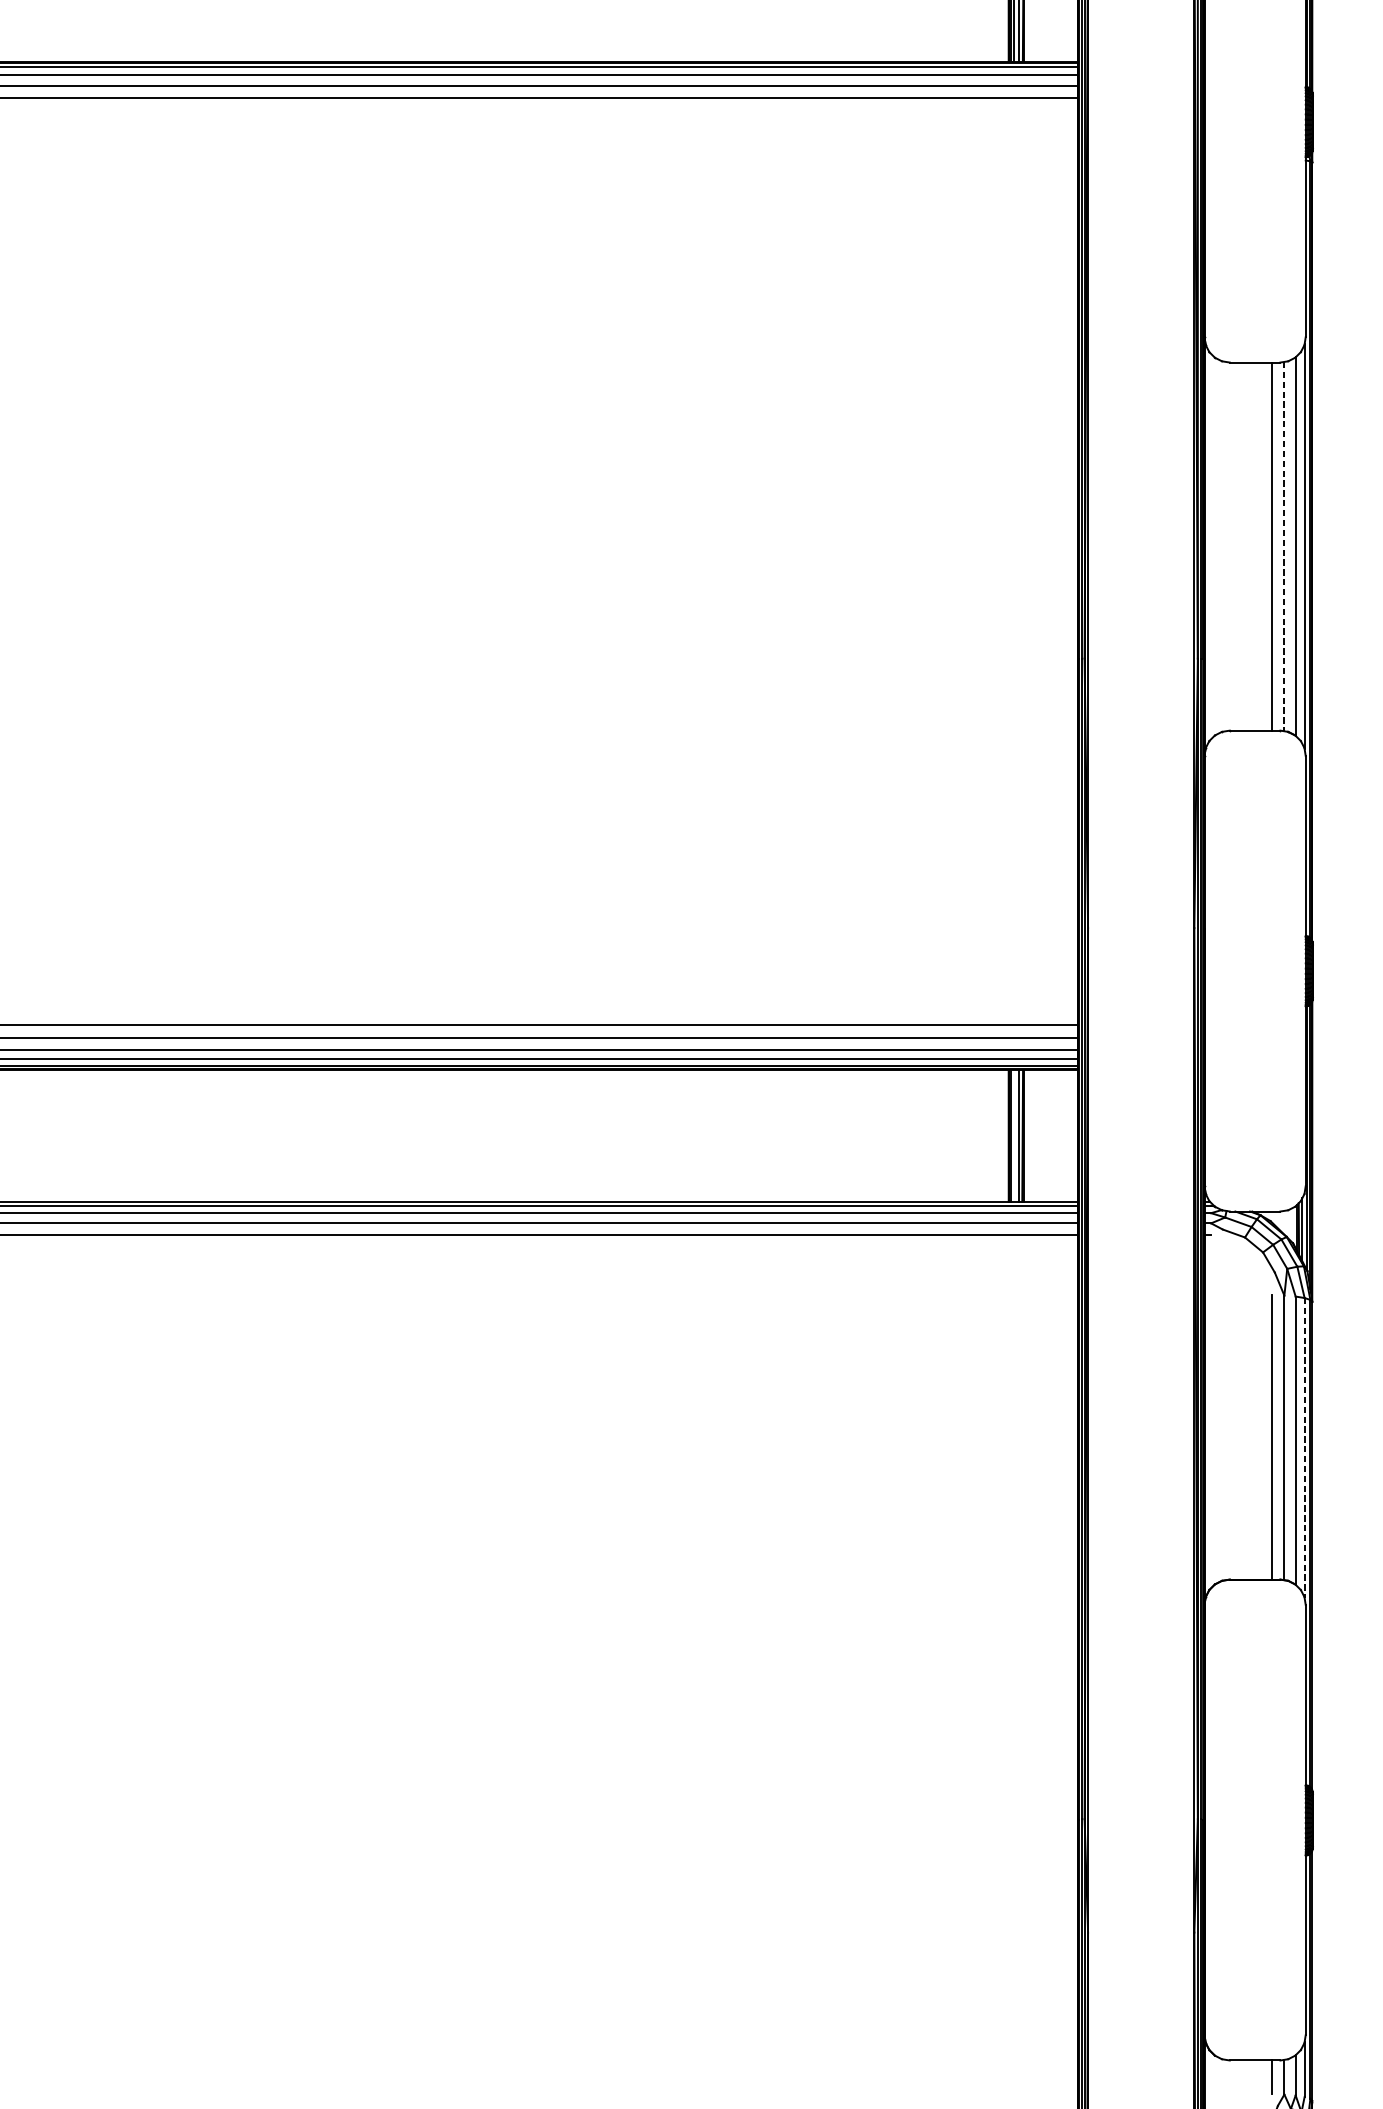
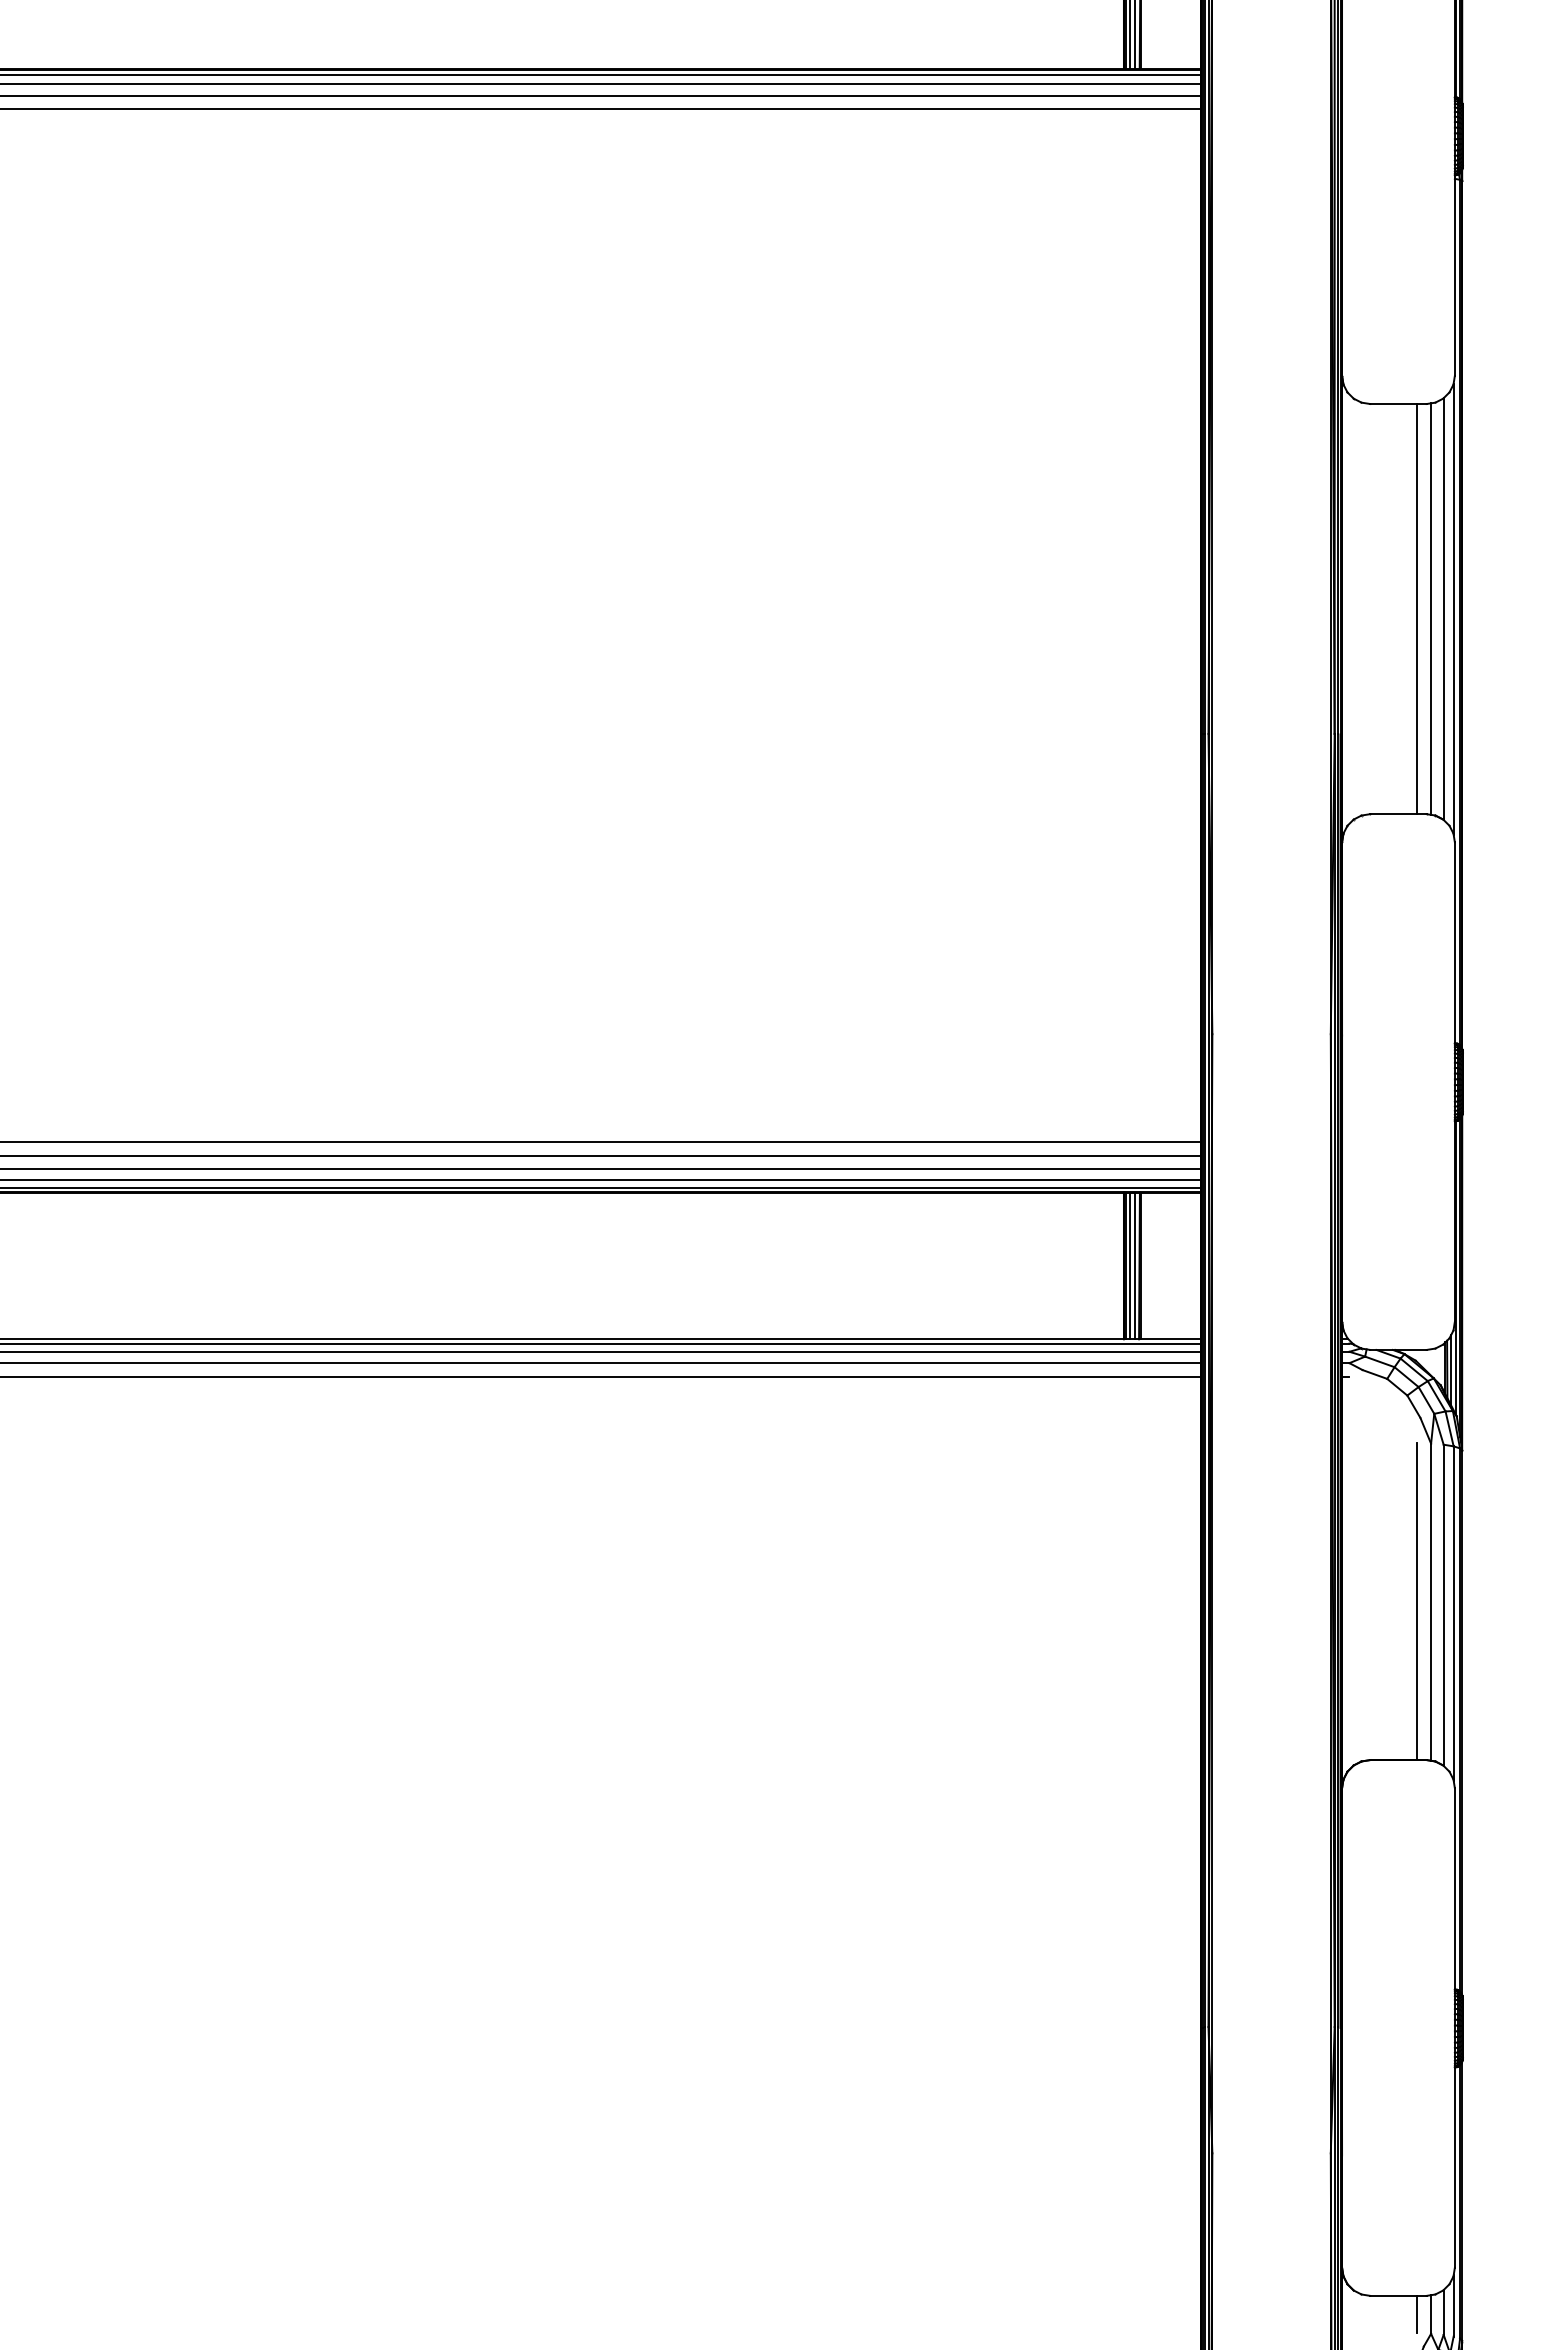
line: (1284, 546) -> (1431, 609), dashed -> solid
line: (1013, 1135) -> (1129, 1265), added
line: (1304, 1448) -> (1453, 1613), dashed -> solid

